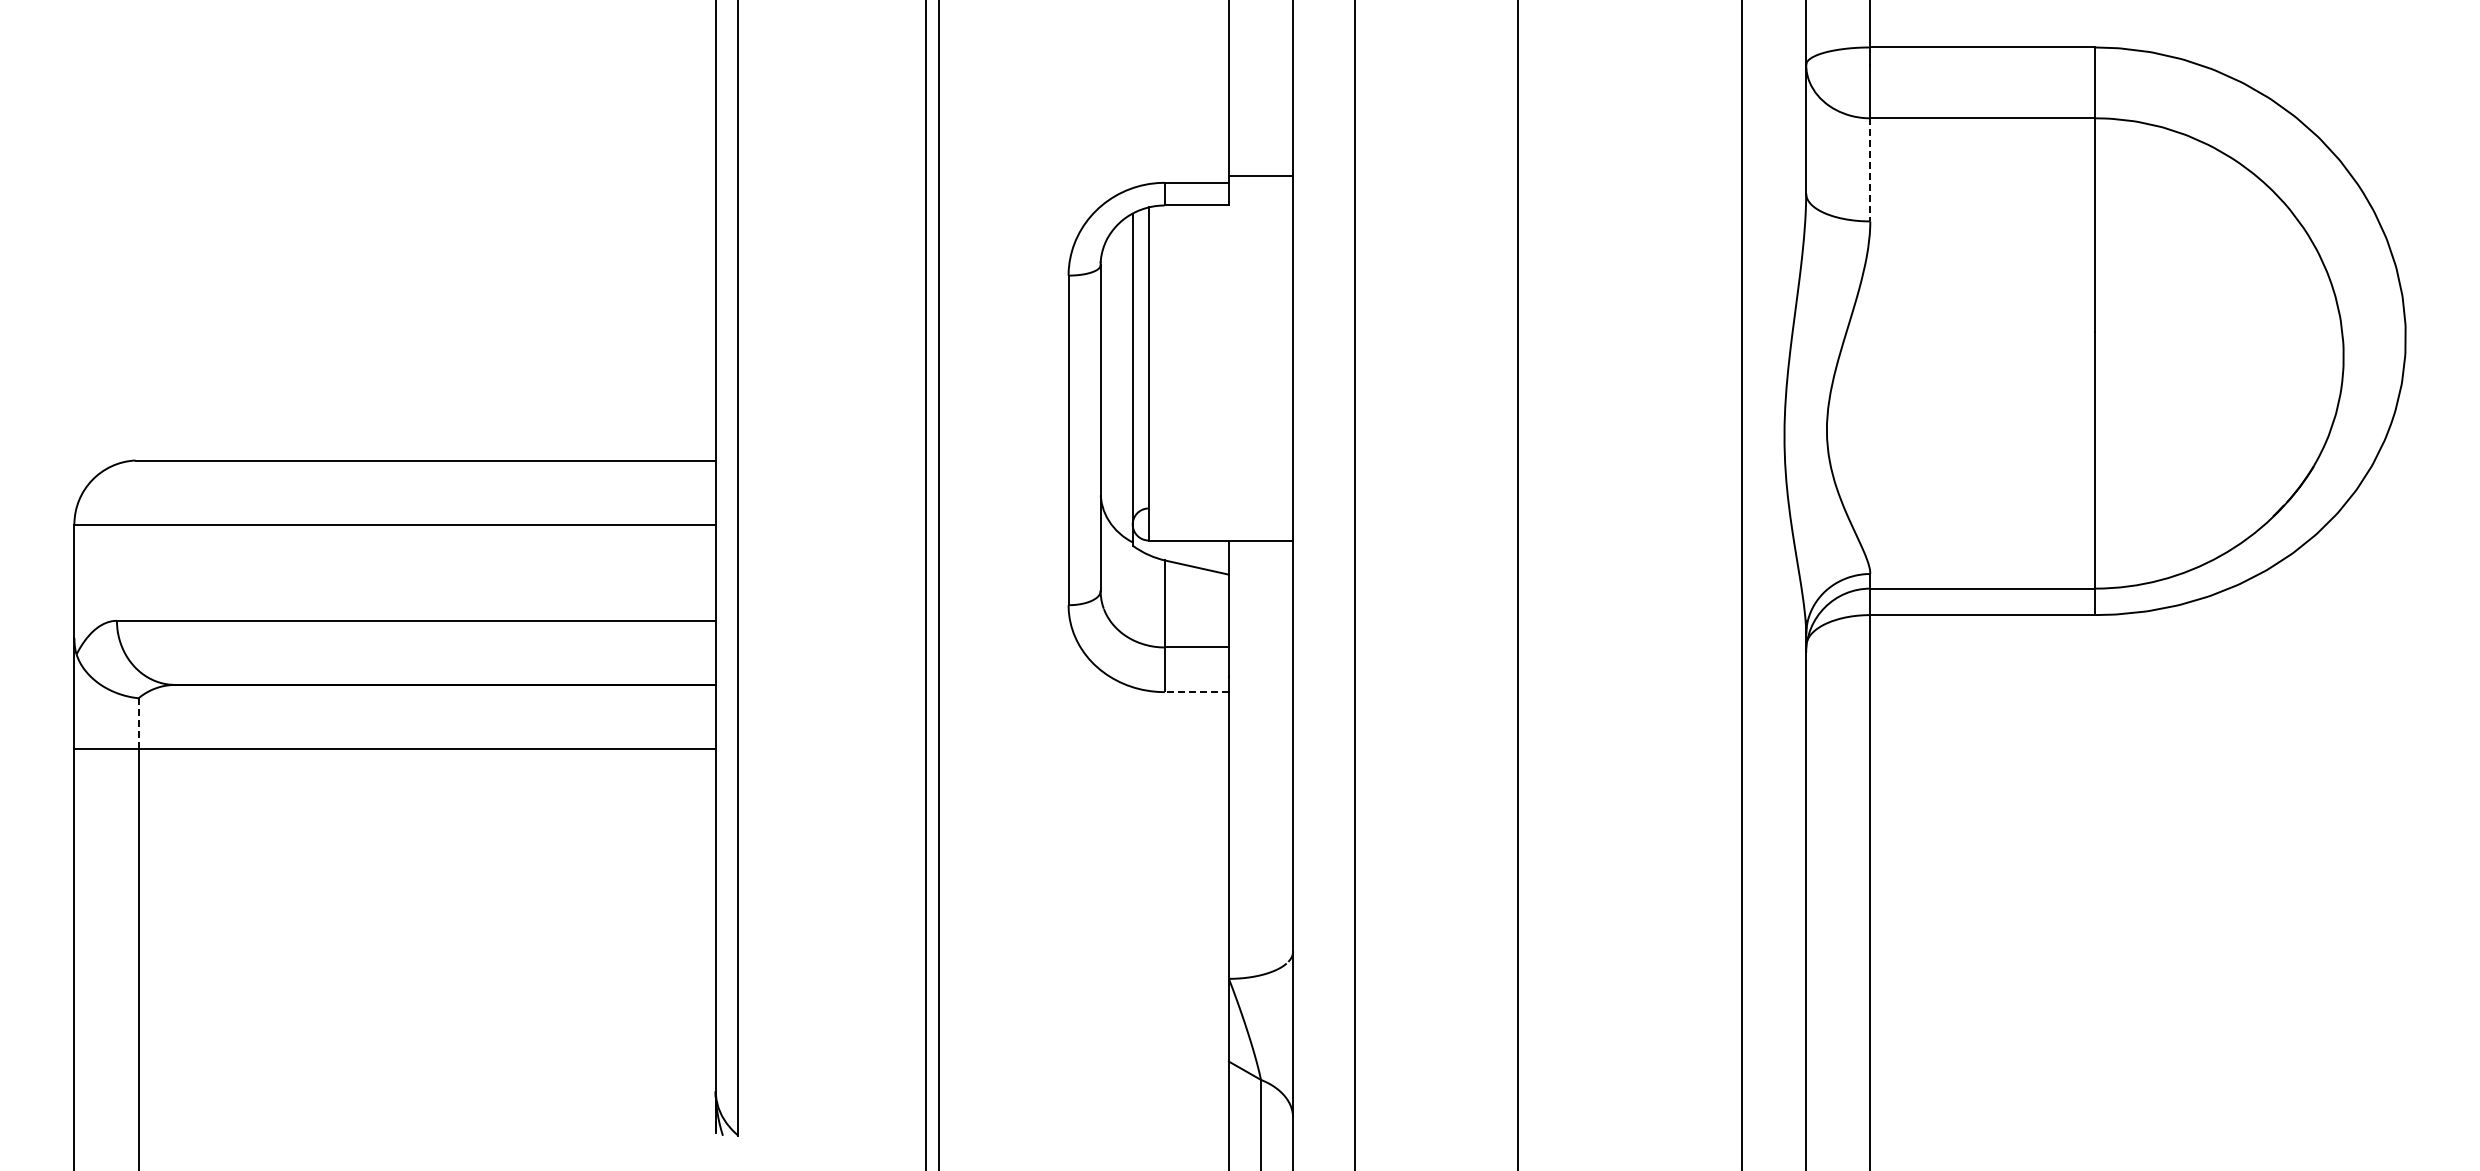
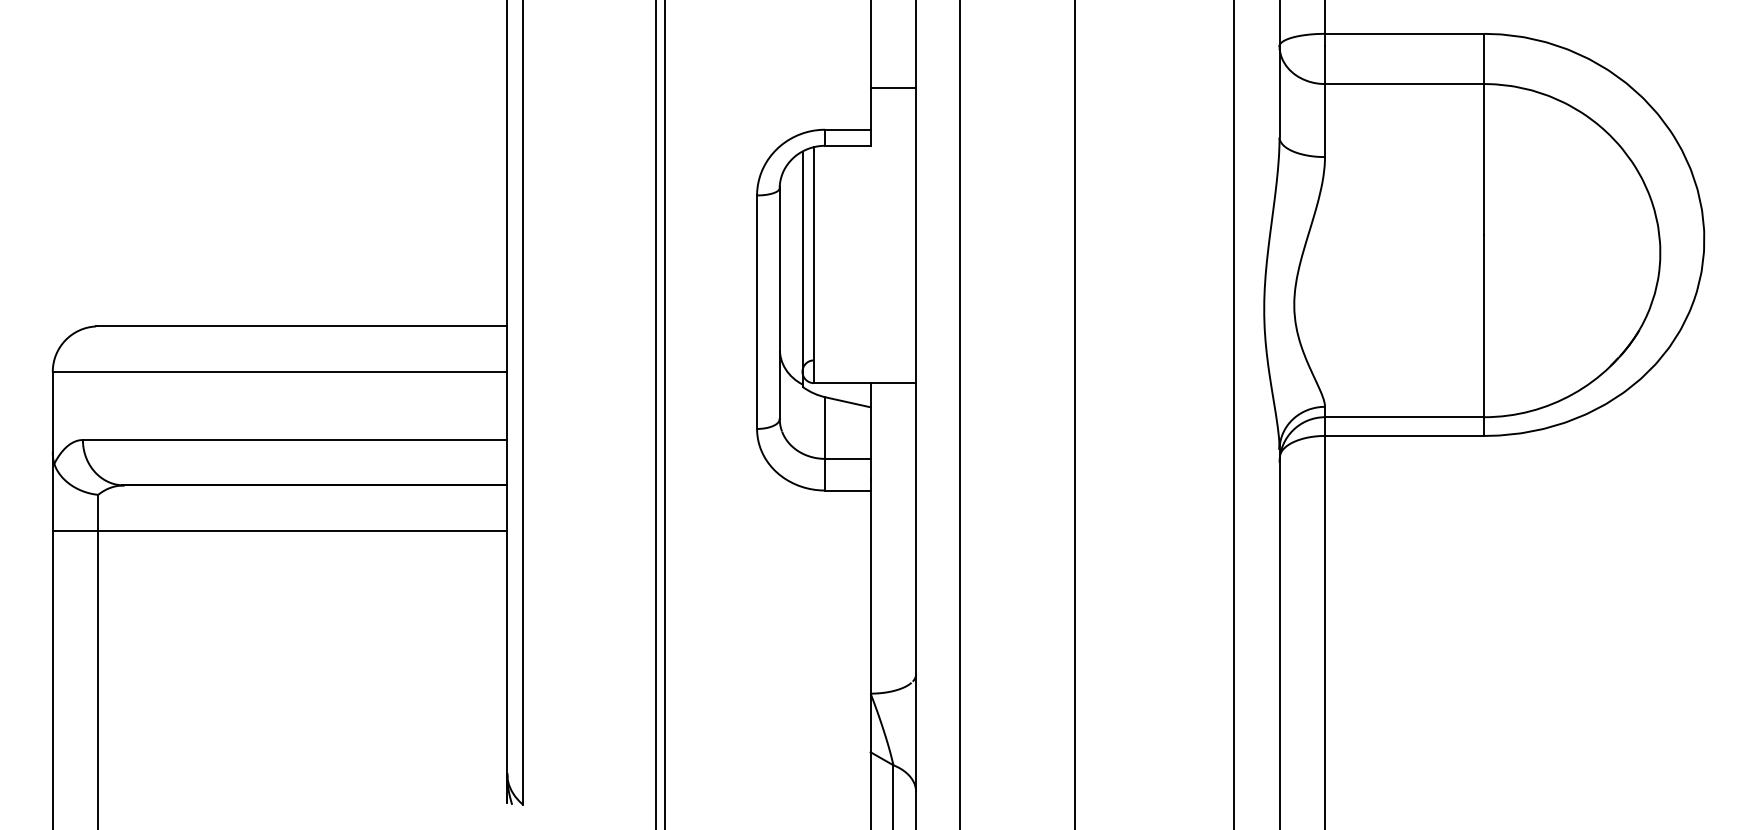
line: (1870, 169) -> (1325, 120), dashed -> solid
line: (1260, 175) -> (893, 87), moved
line: (1196, 692) -> (847, 490), dashed -> solid
line: (138, 724) -> (98, 513), dashed -> solid

